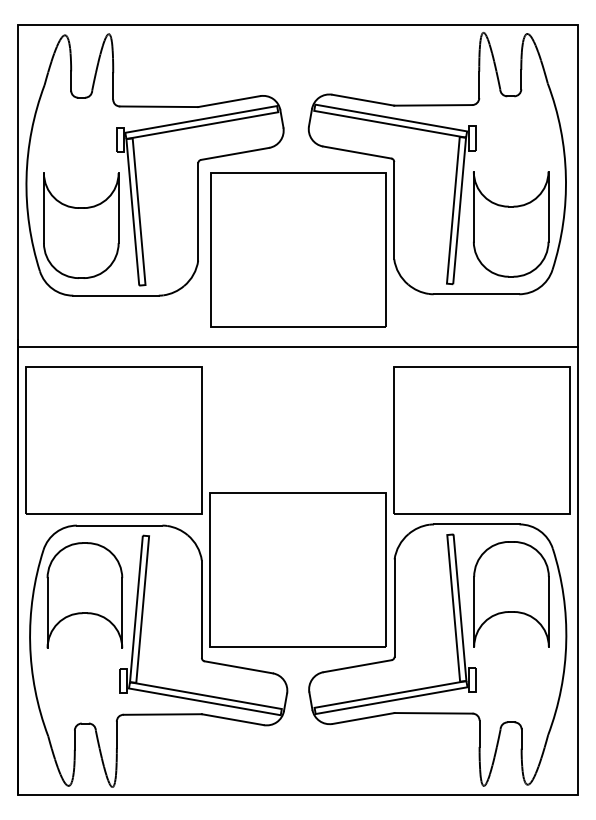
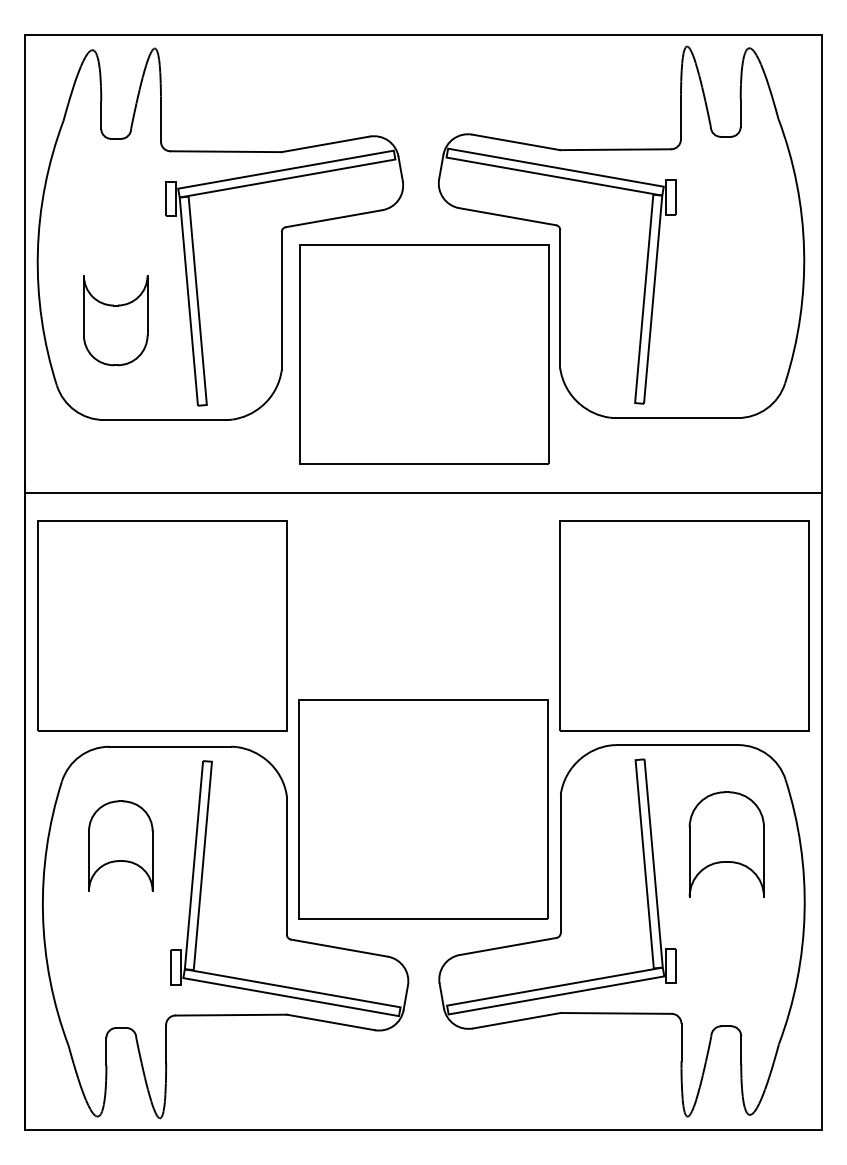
part: (511, 224) -> (726, 318), removed
part: (81, 225) -> (115, 320), size x0.6
part: (511, 594) -> (726, 844), size x0.7
part: (84, 595) -> (120, 846), size x0.6

